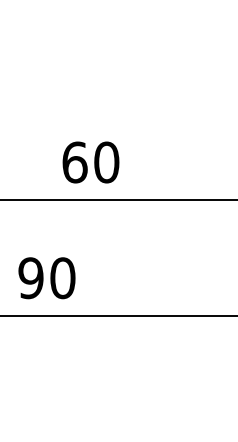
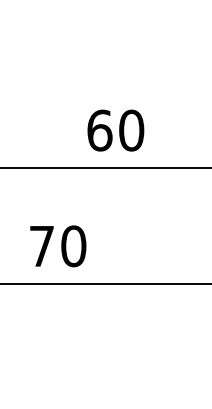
text: (90, 162) -> (115, 130), moved
text: (30, 278) -> (41, 246), 90 -> 70

